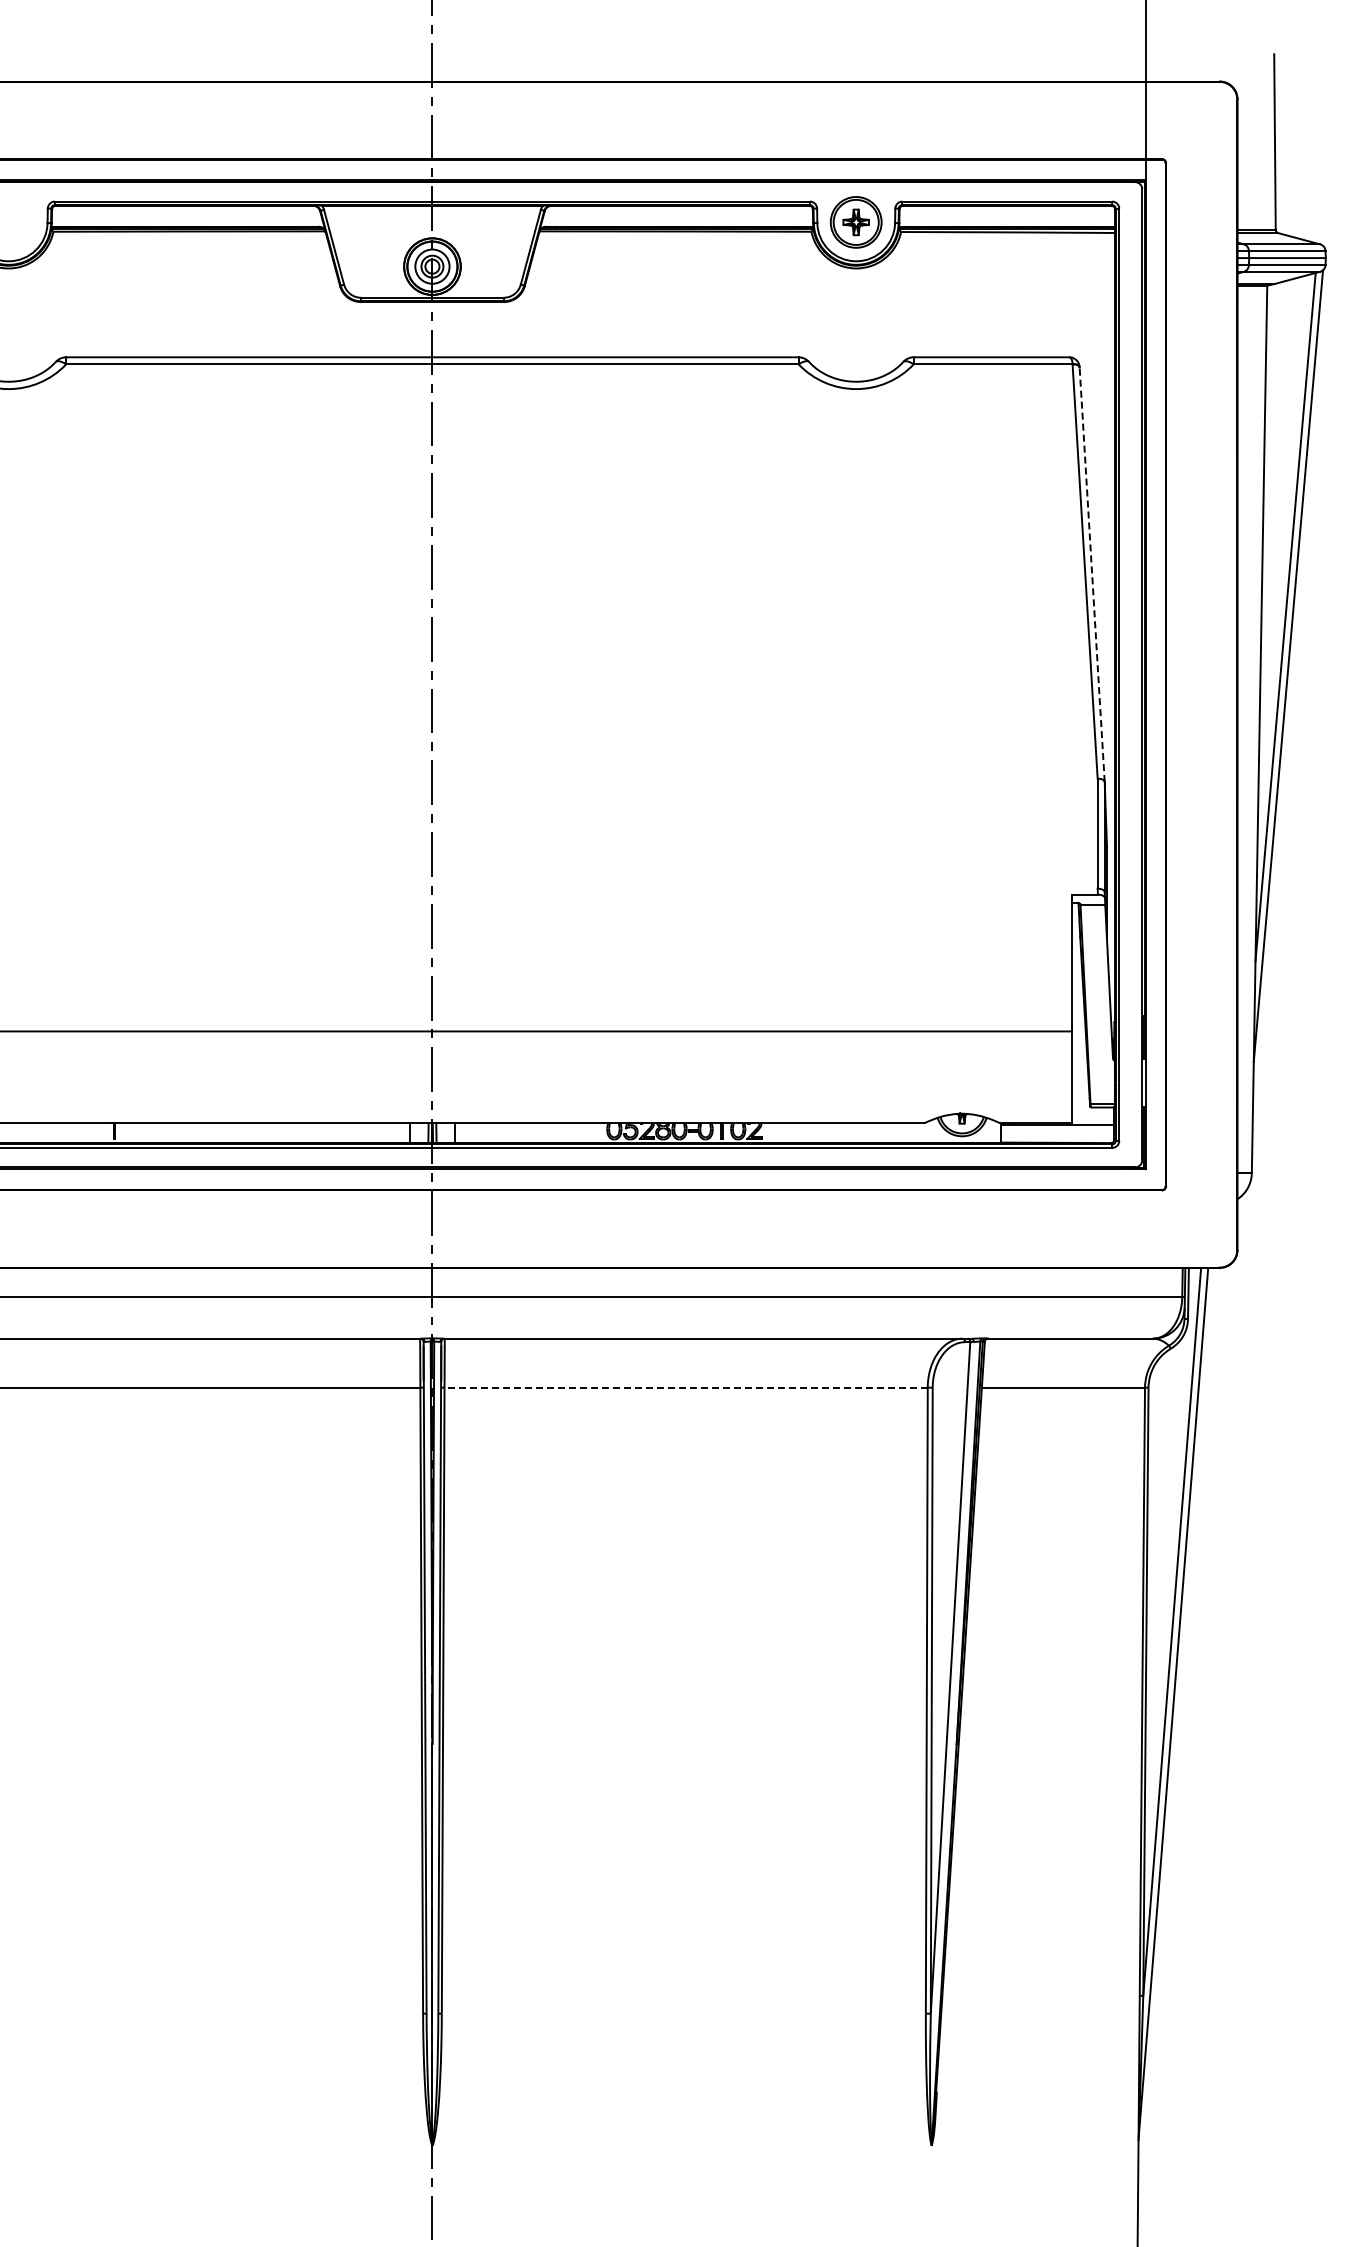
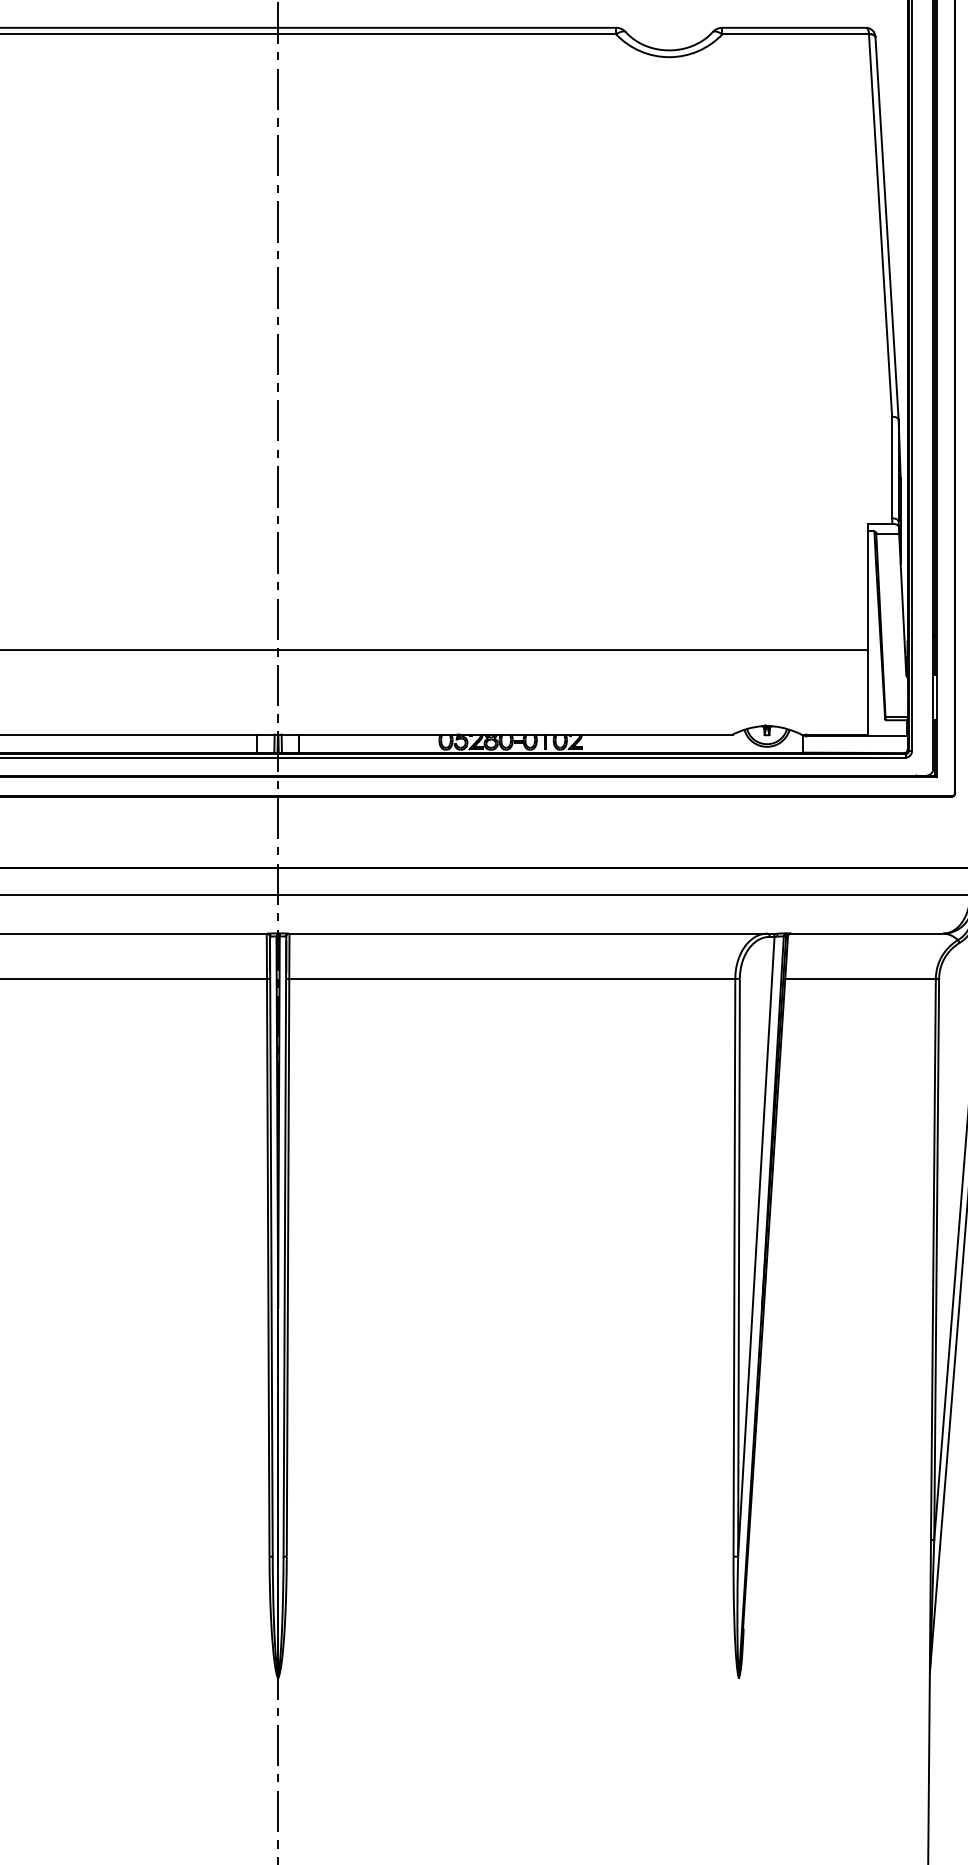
line: (1092, 574) -> (887, 228), dashed -> solid
line: (686, 1387) -> (512, 978), dashed -> solid

